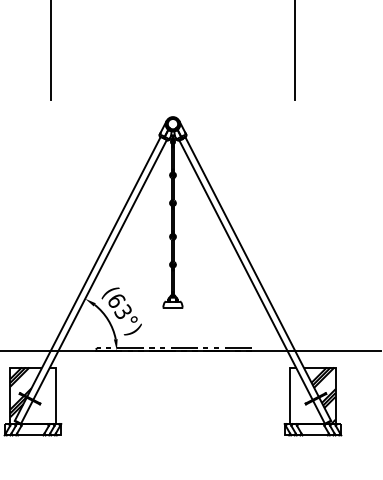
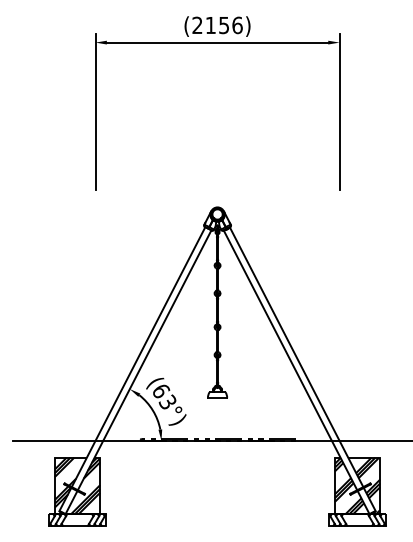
hatch: (40, 395) -> (85, 485), added
hatch: (304, 396) -> (349, 486), added

